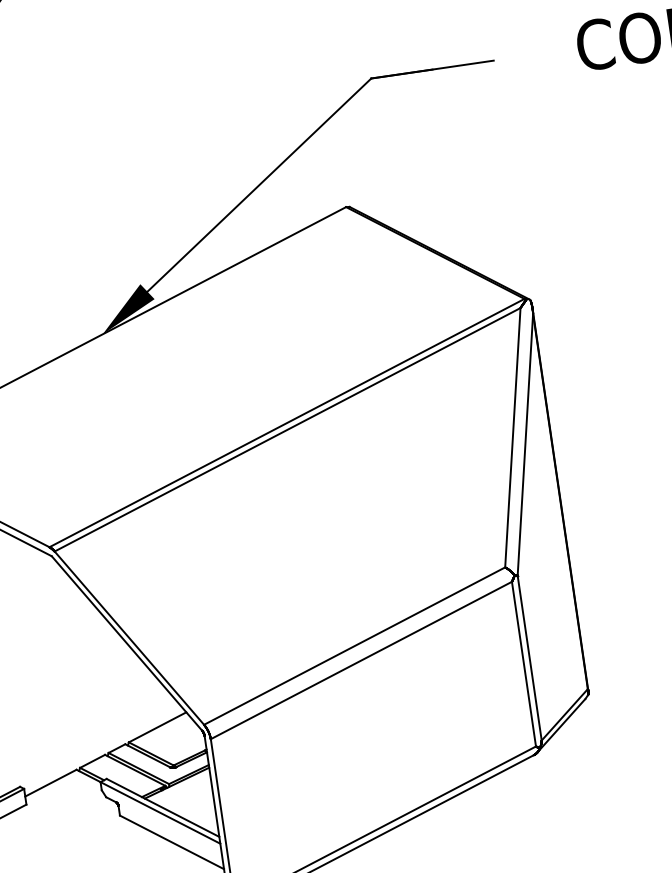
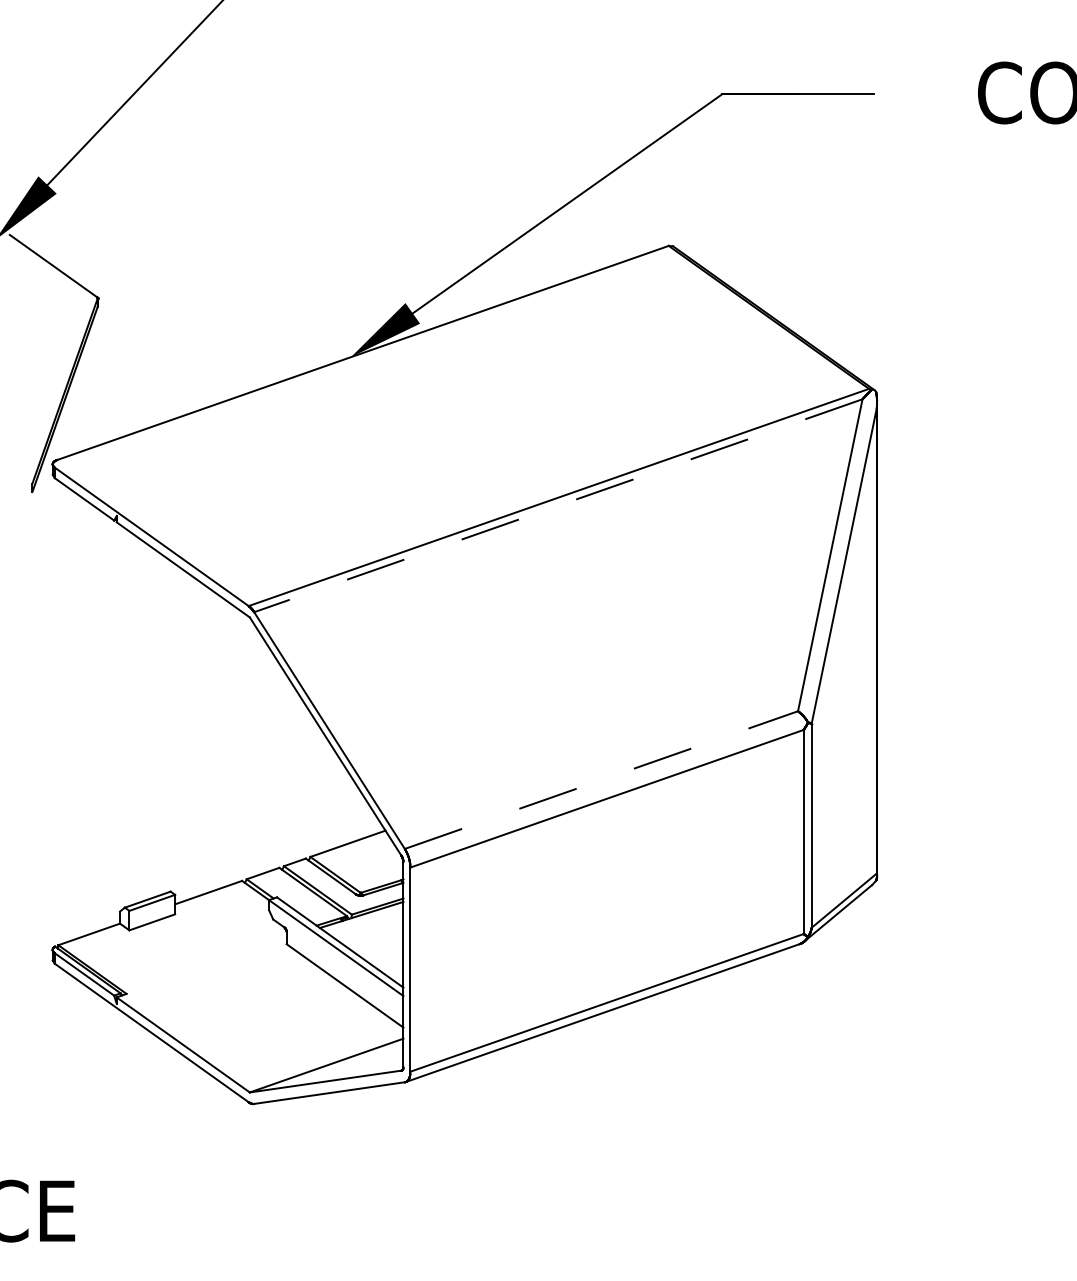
line: (286, 429) -> (557, 505), solid -> dashed
line: (354, 645) -> (601, 779), solid -> dashed

